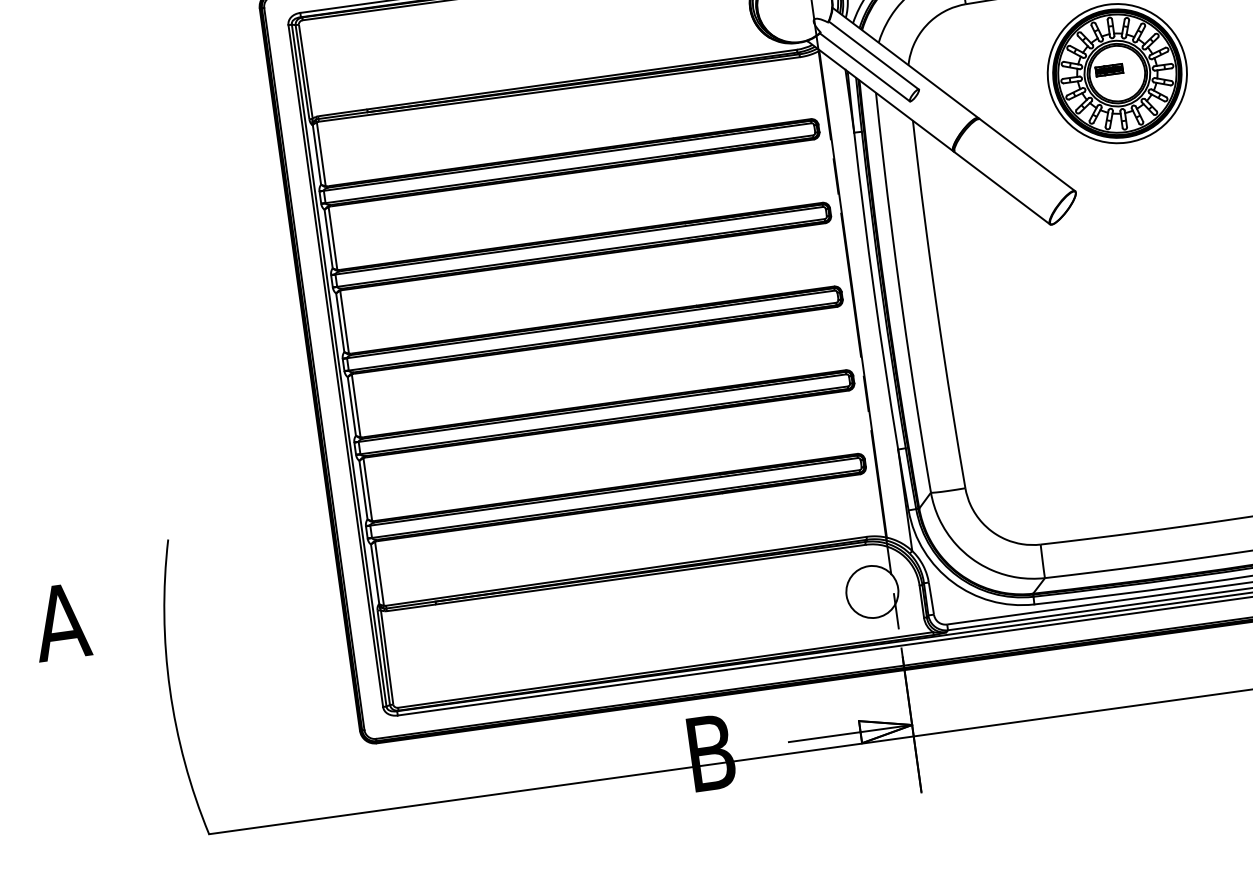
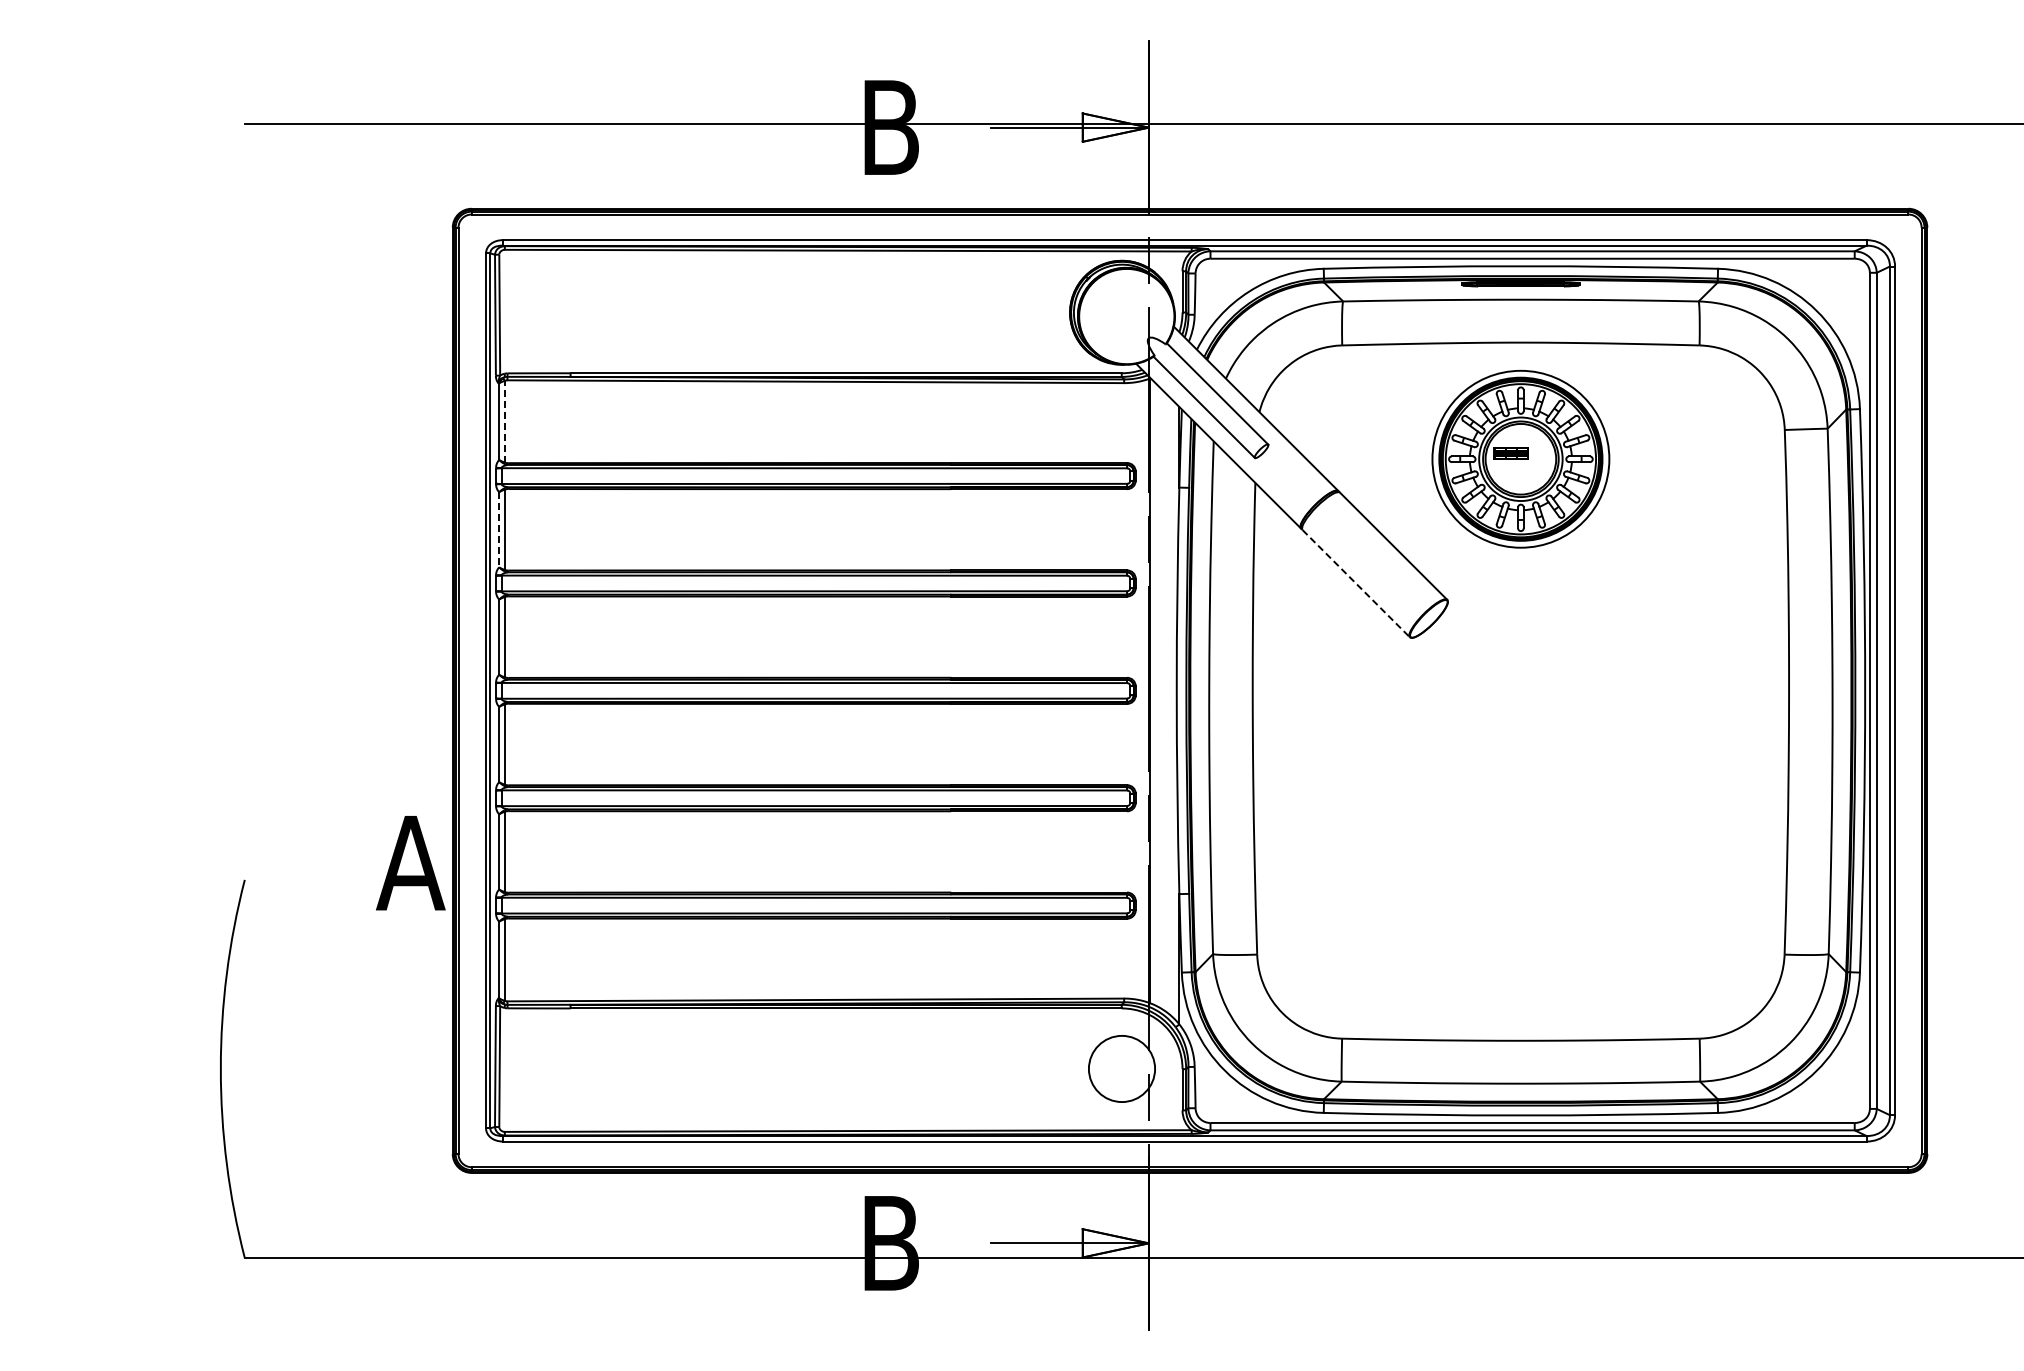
line: (321, 154) -> (504, 421), solid -> dashed
line: (1002, 188) -> (1356, 583), solid -> dashed
line: (328, 238) -> (499, 529), solid -> dashed
text: (61, 622) -> (410, 863), moved

